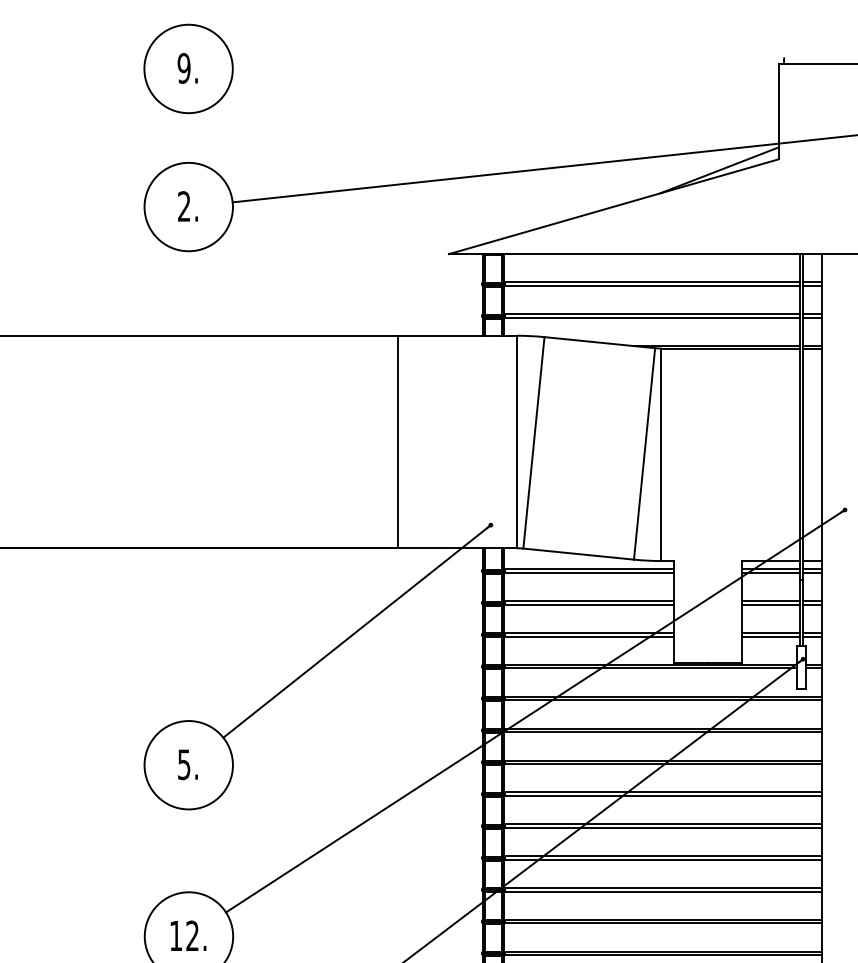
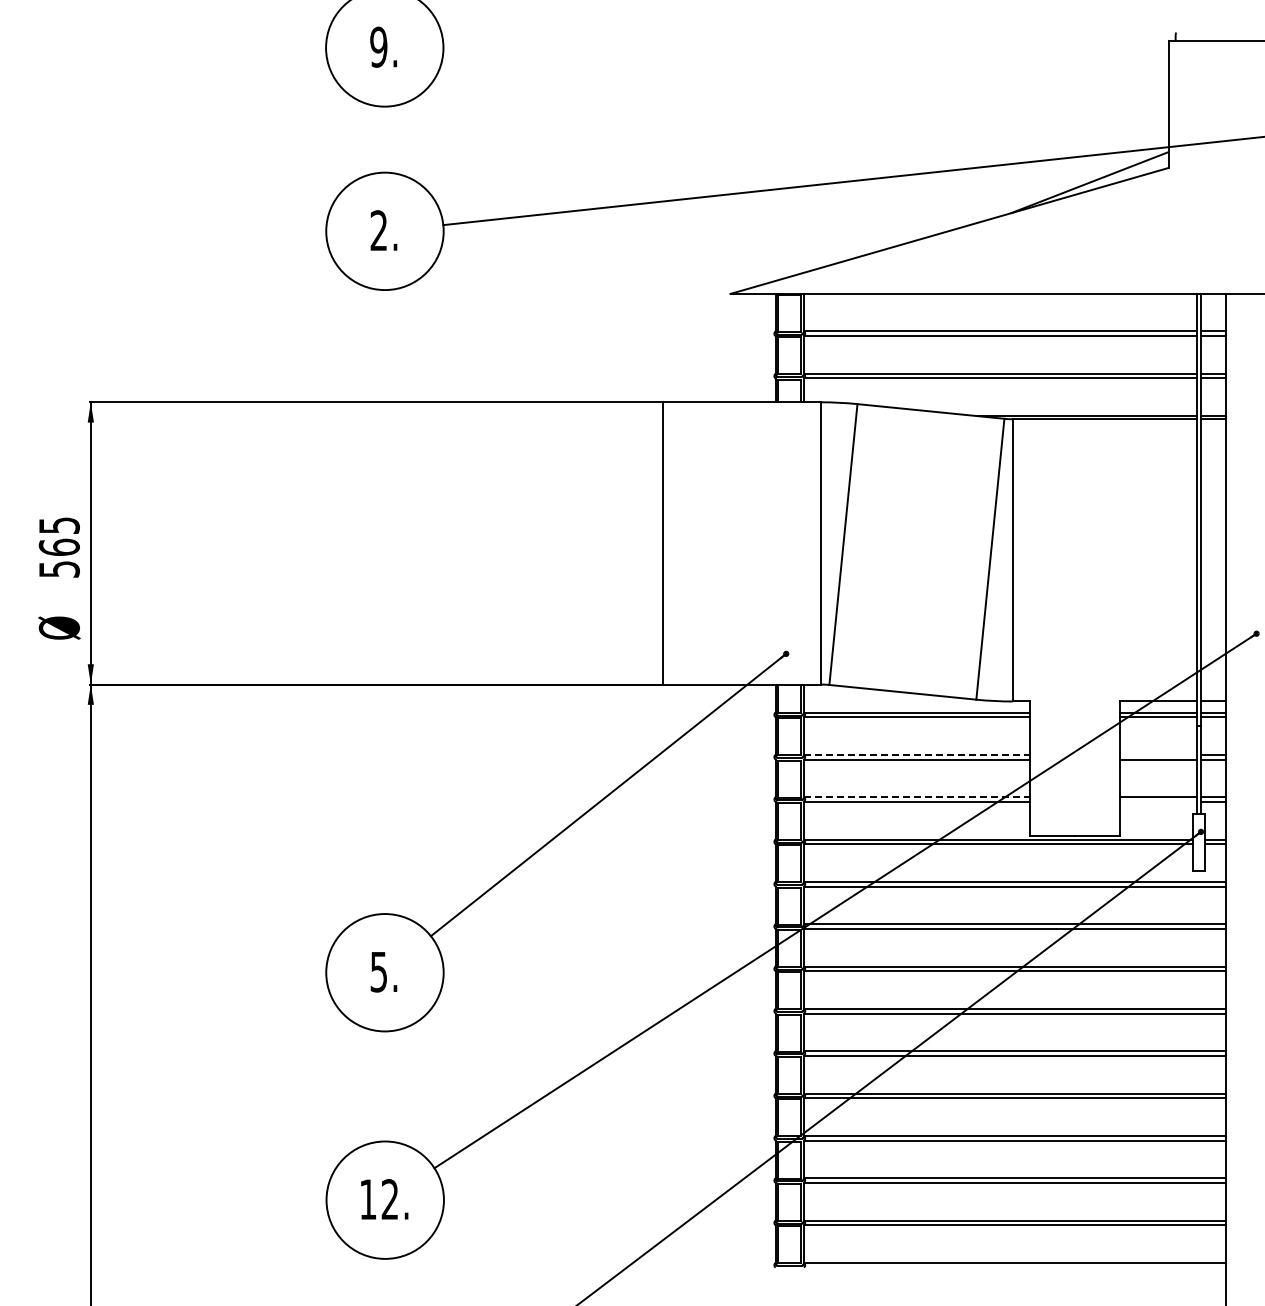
line: (588, 600) -> (916, 754), solid -> dashed
line: (771, 600) -> (1158, 754), removed
line: (588, 633) -> (916, 797), solid -> dashed
line: (771, 636) -> (1158, 801), removed

